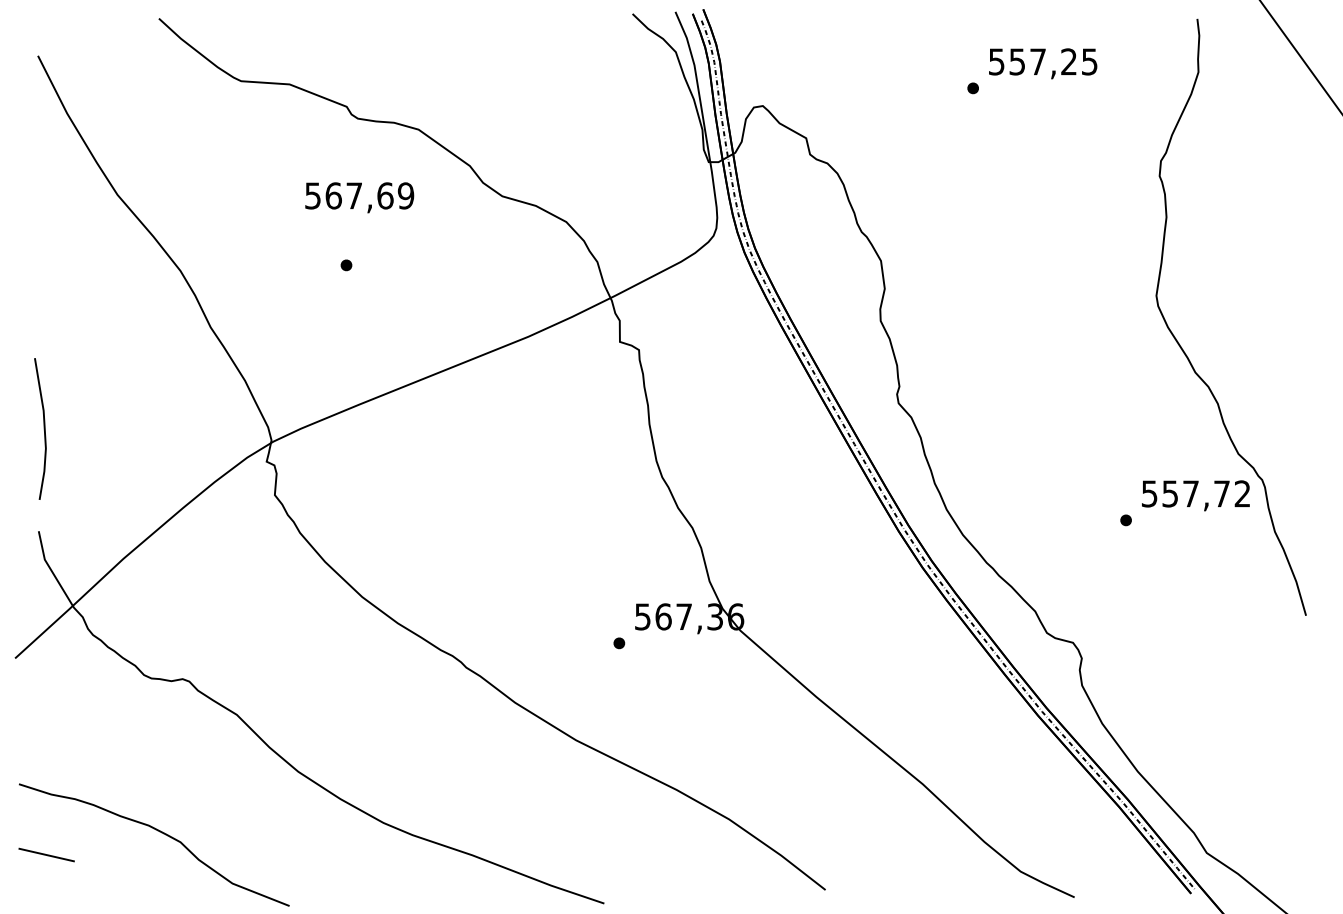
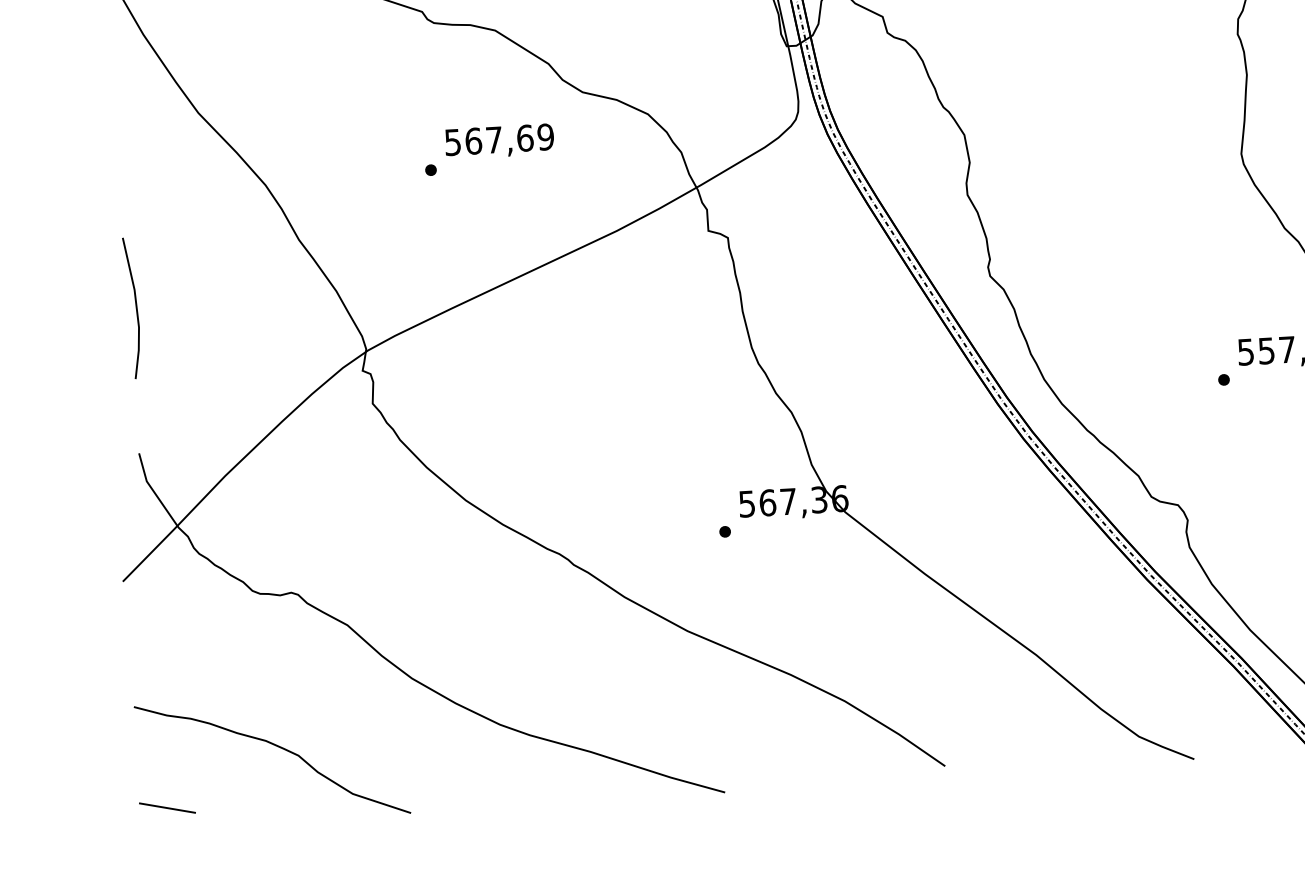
text: (359, 197) -> (499, 141), moved
line: (43, 428) -> (135, 307), moved
line: (46, 854) -> (167, 807), moved

